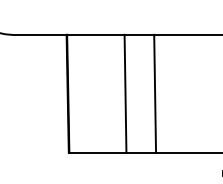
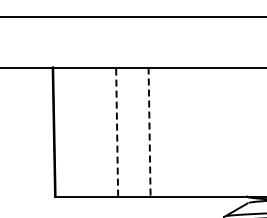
line: (125, 94) -> (117, 132), solid -> dashed
line: (155, 94) -> (149, 132), solid -> dashed

